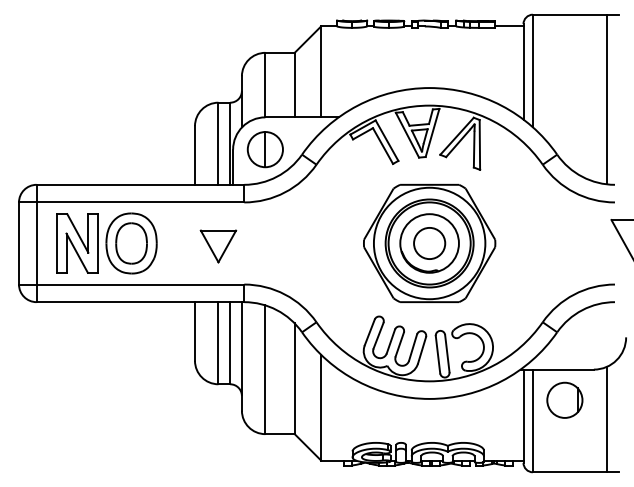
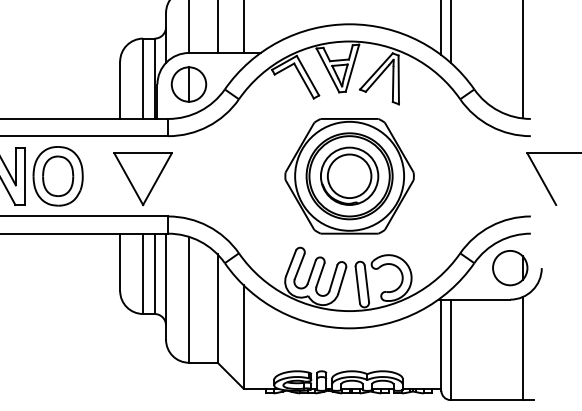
circle: (429, 243) -> (349, 176), size x1.43
part: (218, 246) -> (143, 179), size x1.67
part: (564, 399) -> (509, 267), moved

